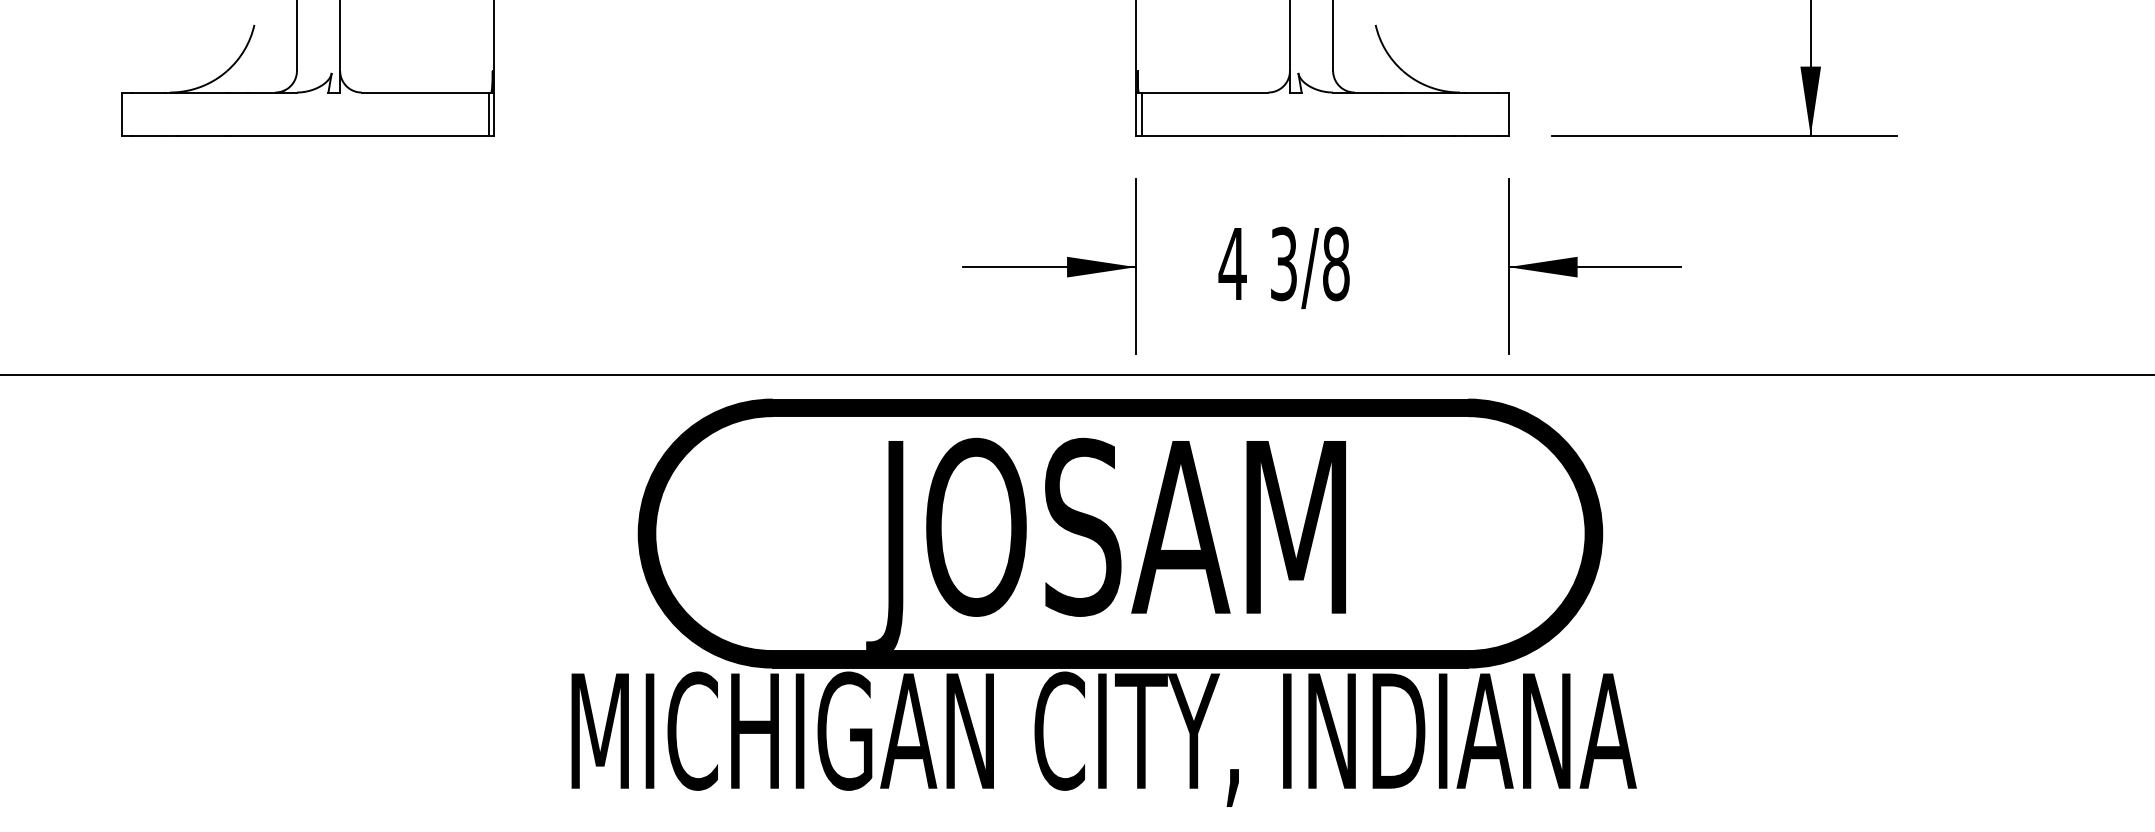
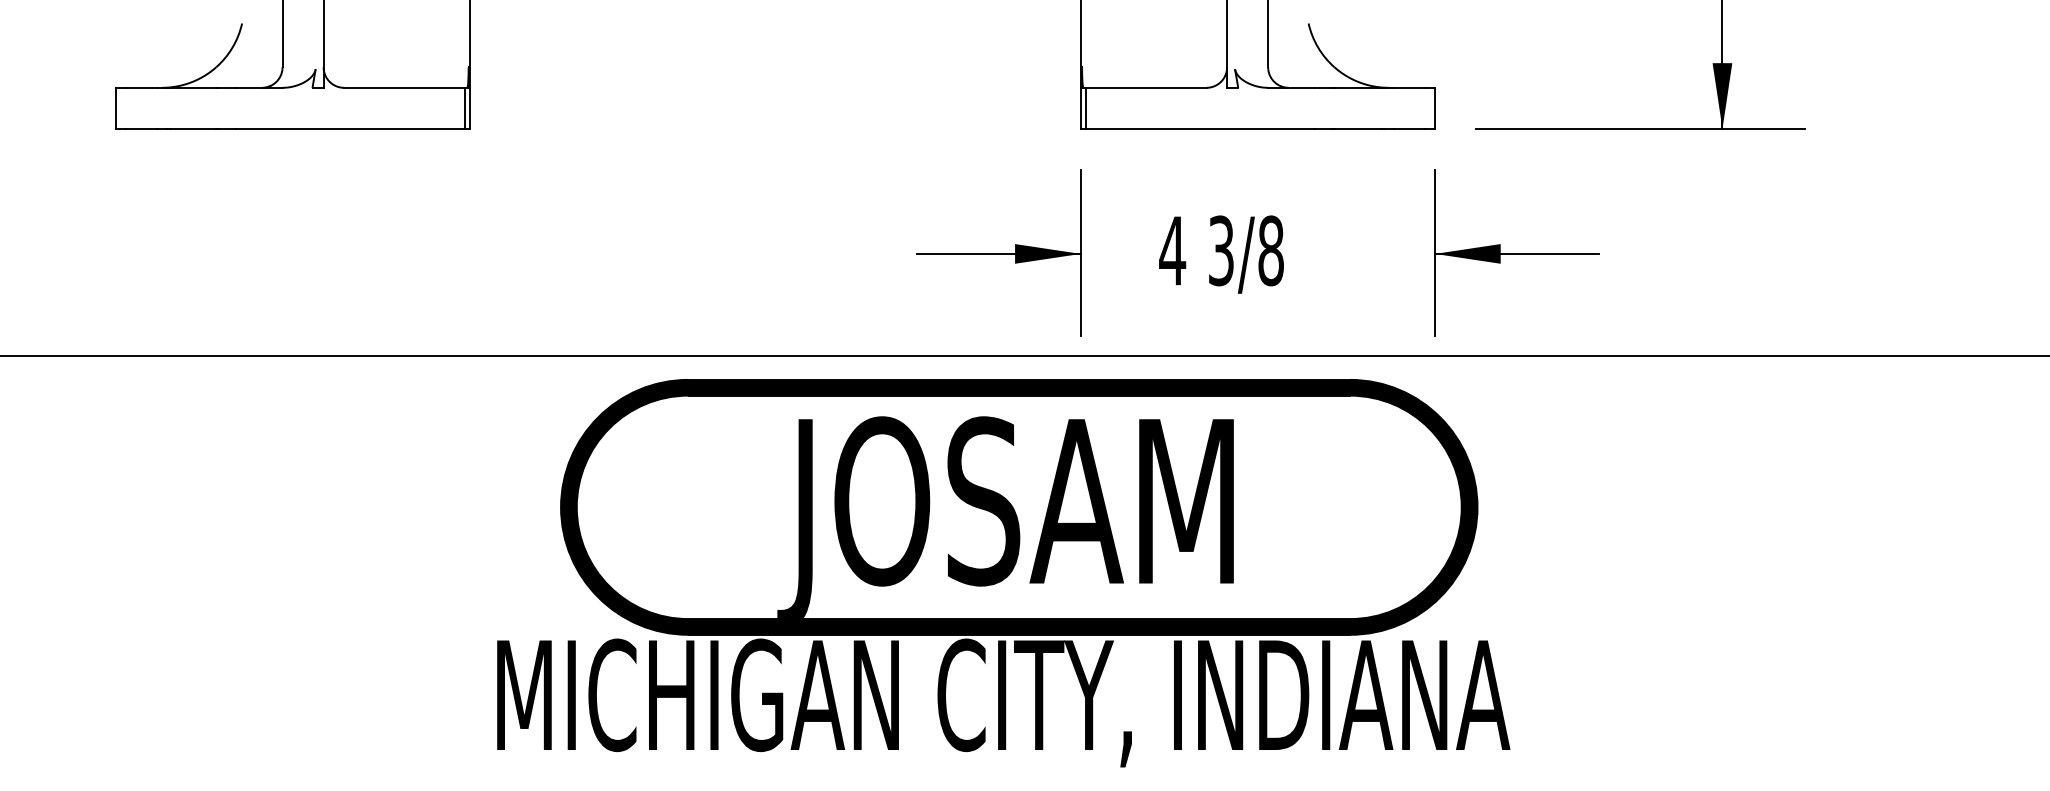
part: (1103, 602) -> (1003, 572), moved

